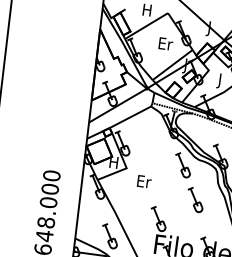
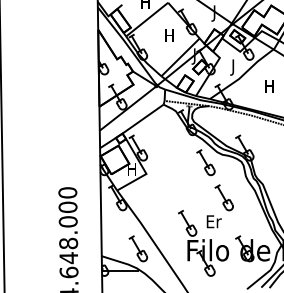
text: (165, 43) -> (169, 35), Er -> H
text: (143, 181) -> (213, 221), moved

